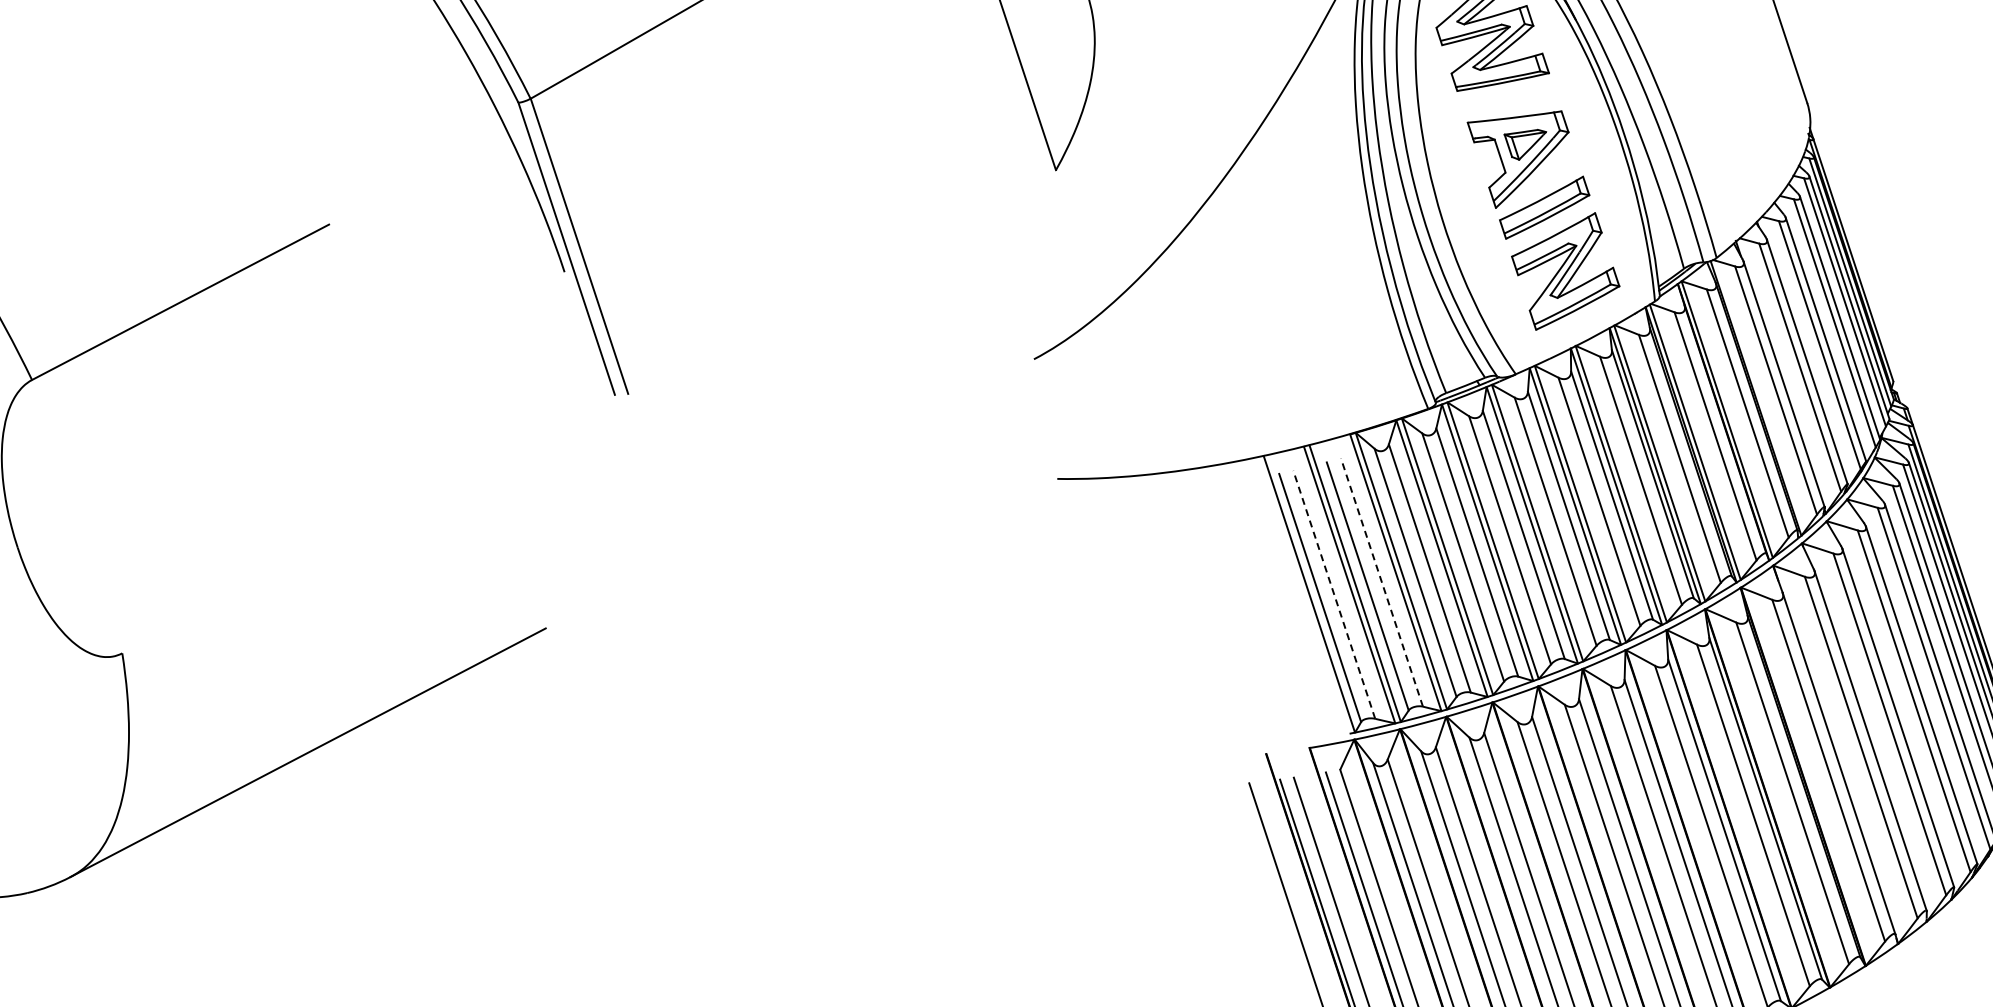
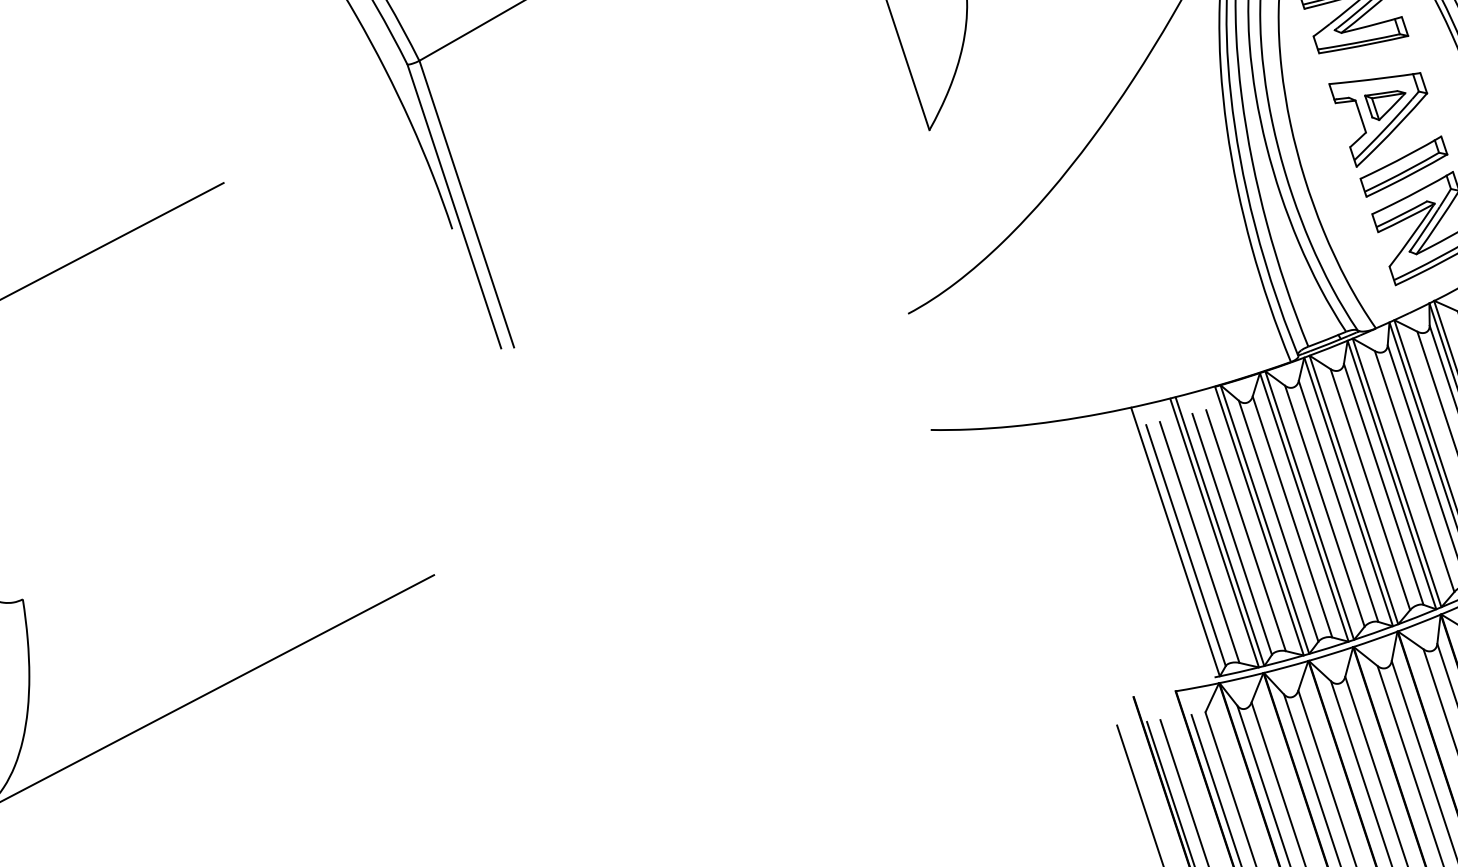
line: (1381, 582) -> (1245, 530), dashed -> solid
line: (1334, 594) -> (1199, 542), dashed -> solid

